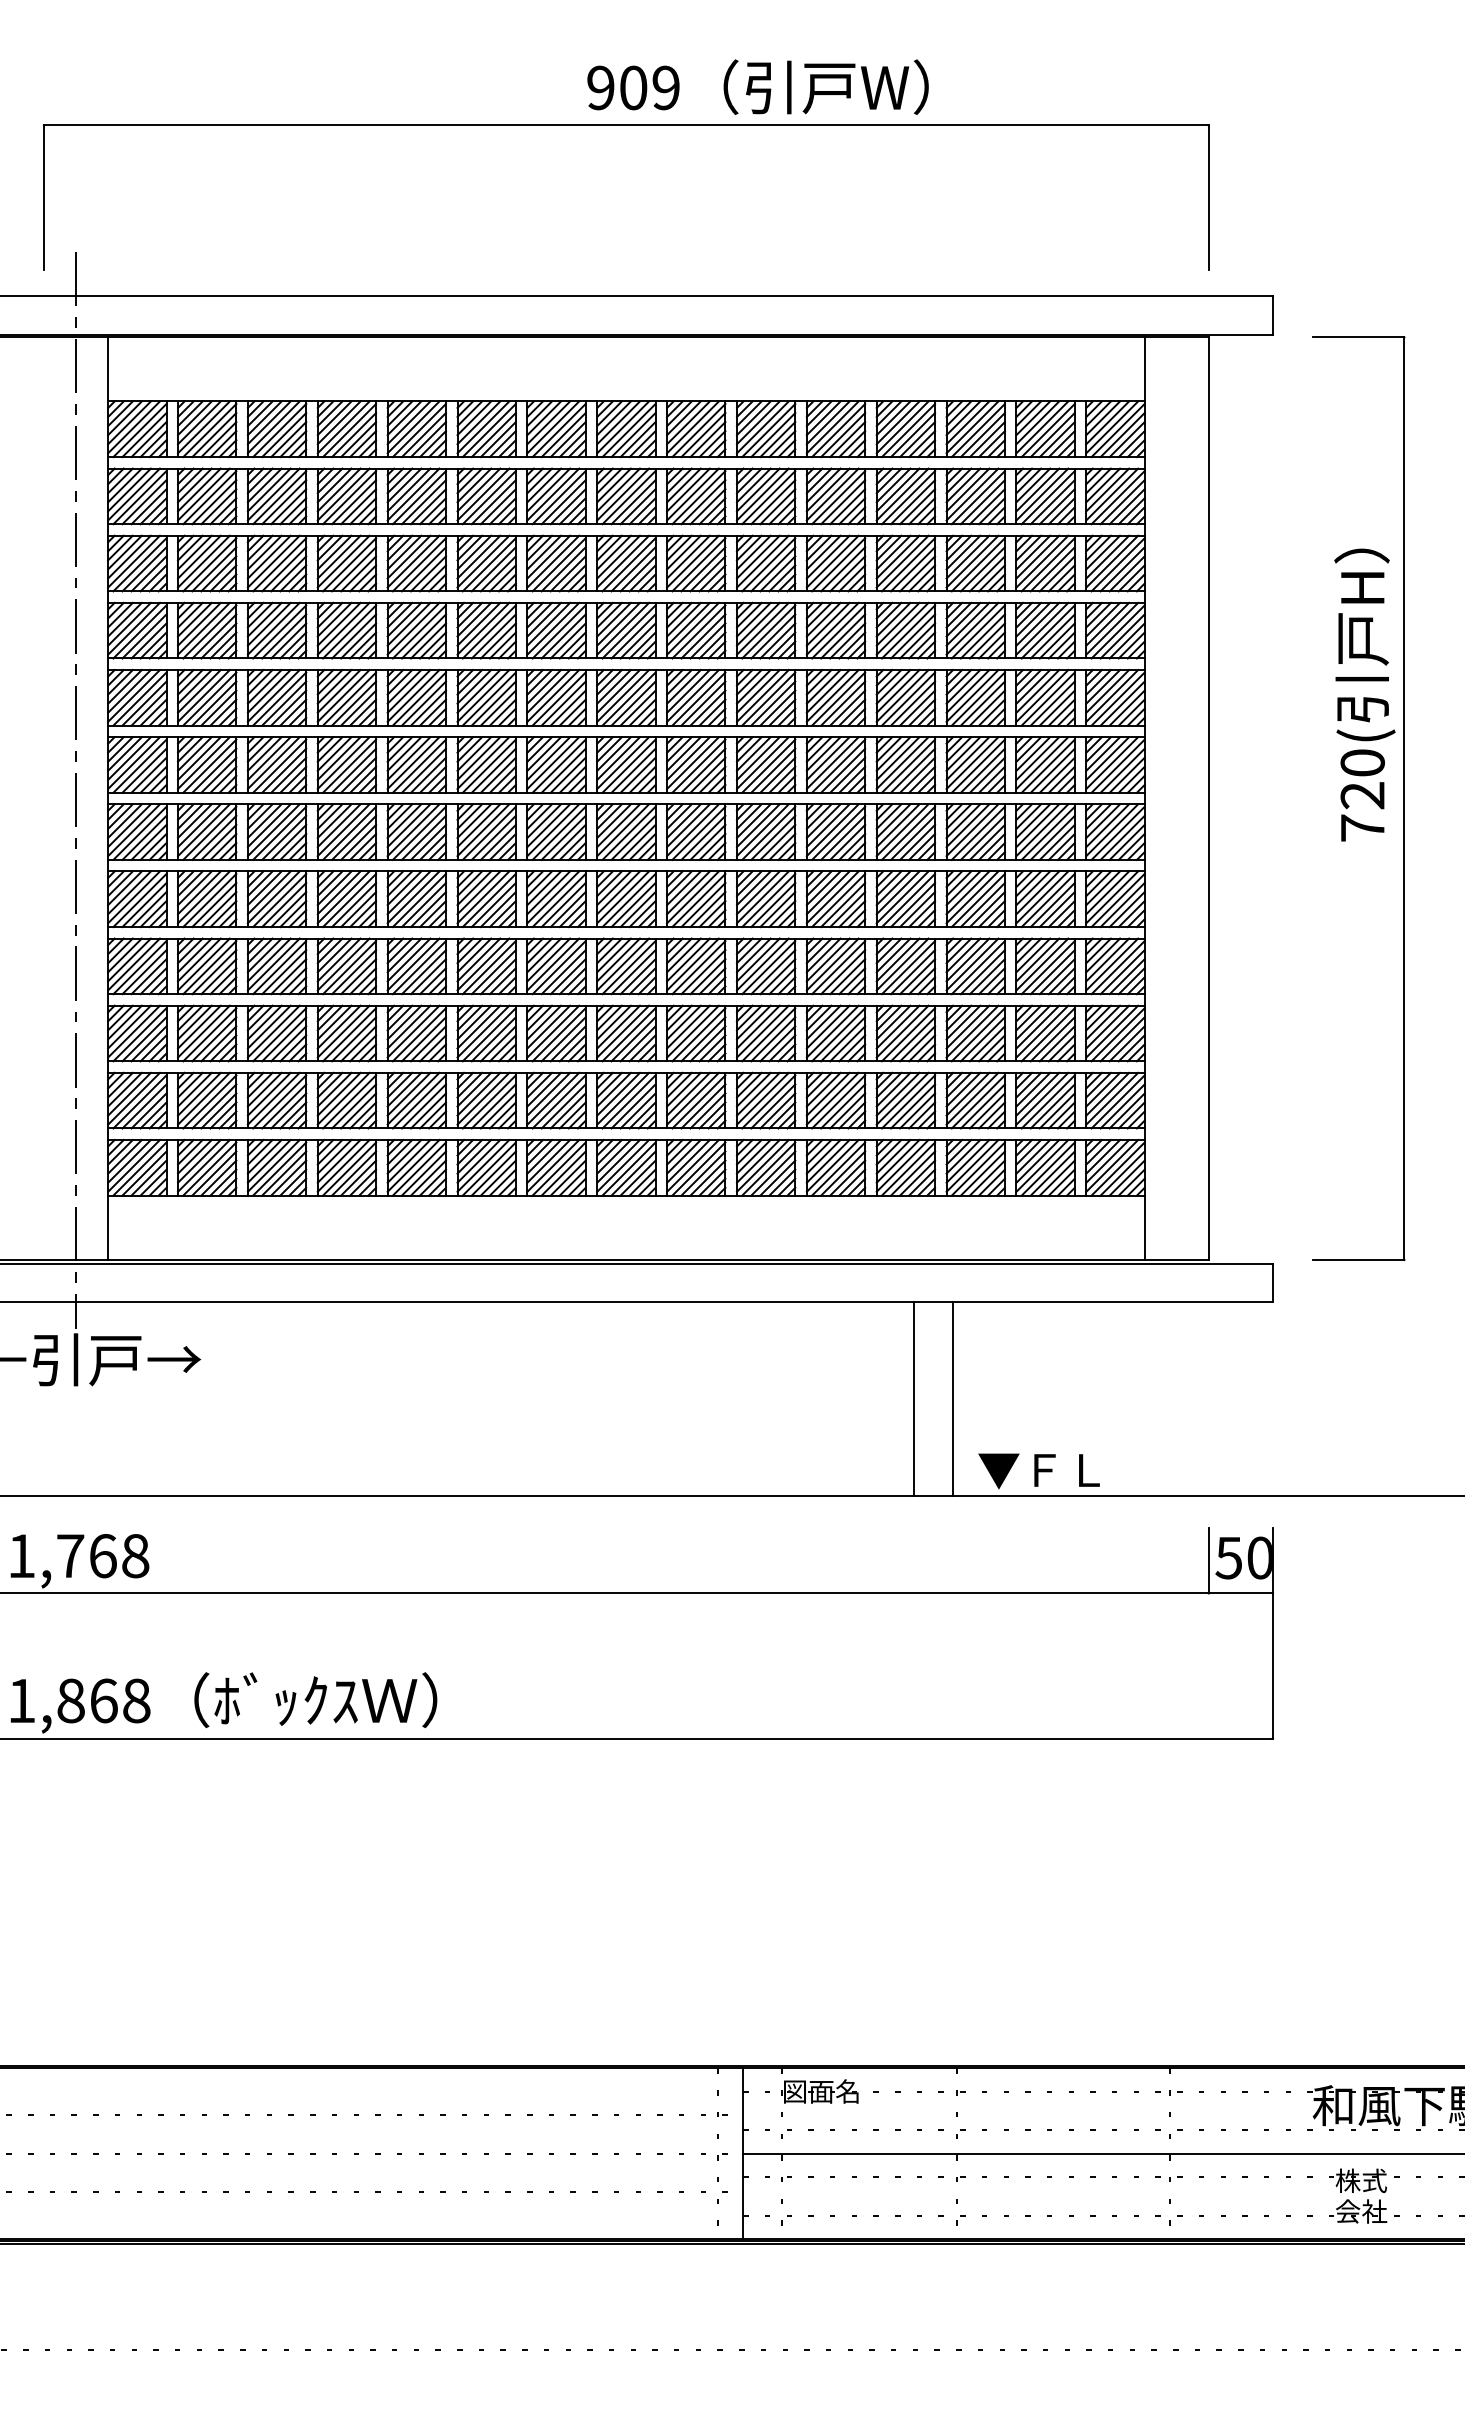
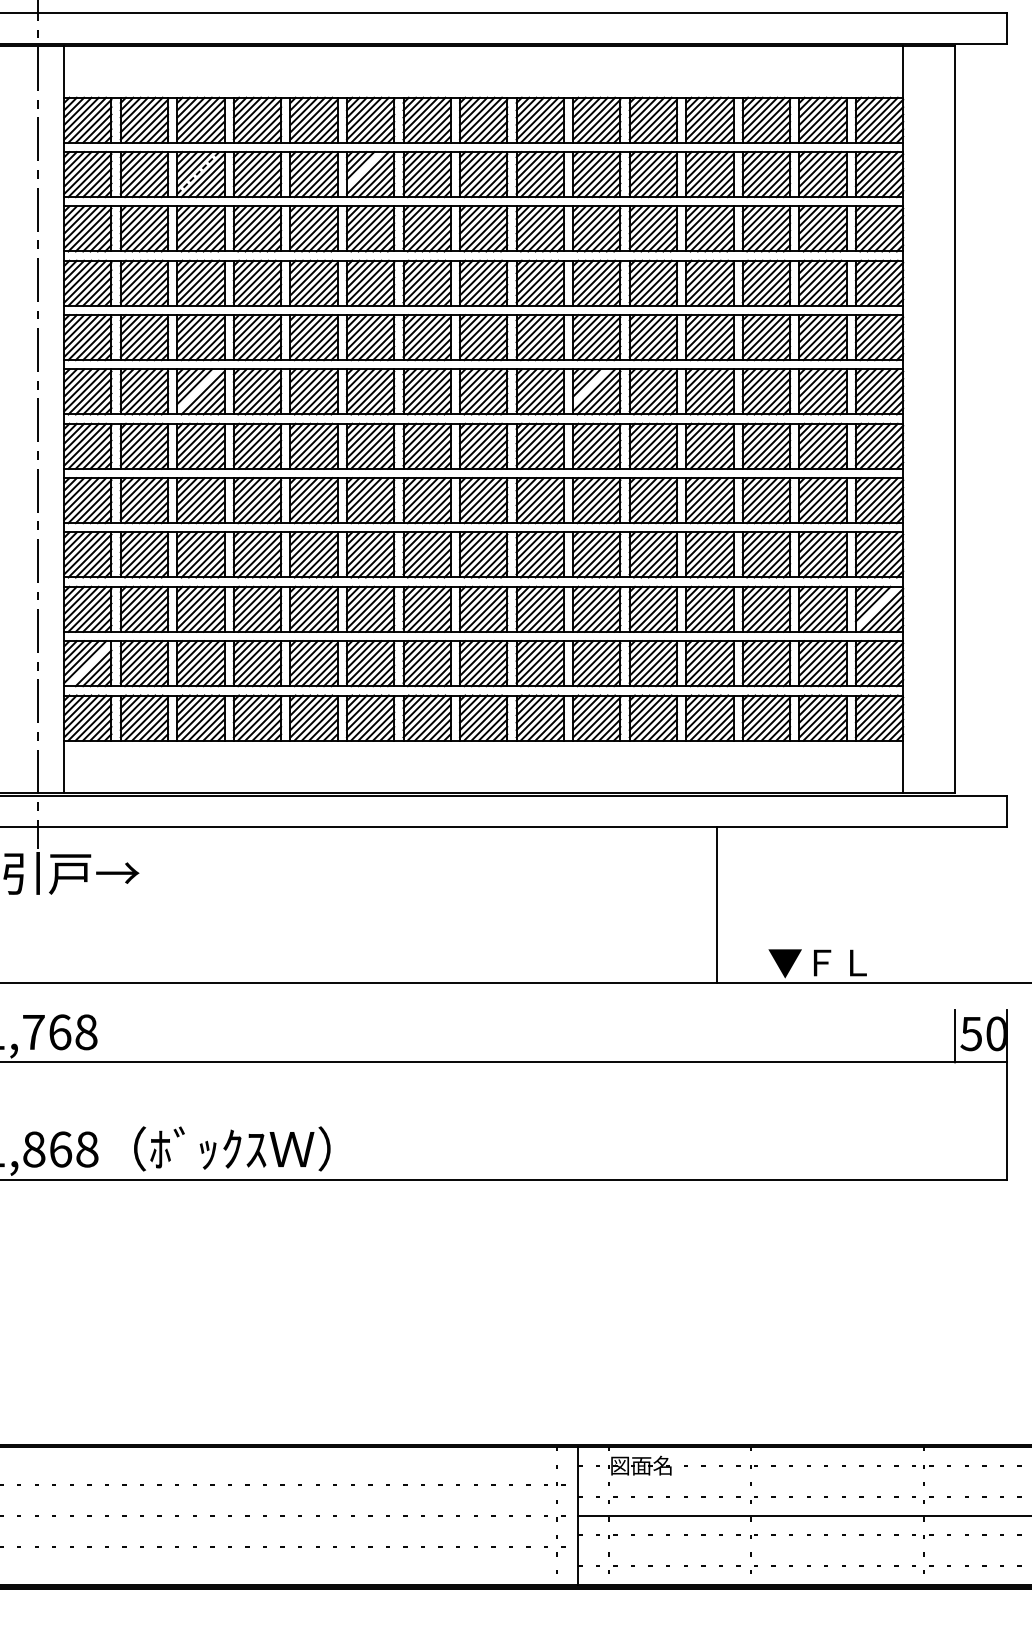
line: (478, 489) -> (363, 168), removed
line: (273, 494) -> (198, 173), solid -> dashed
line: (757, 758) -> (589, 386), removed
line: (273, 762) -> (198, 389), removed
line: (1112, 1031) -> (877, 607), removed
line: (139, 1101) -> (89, 664), removed
line: (952, 1398) -> (747, 904), removed

